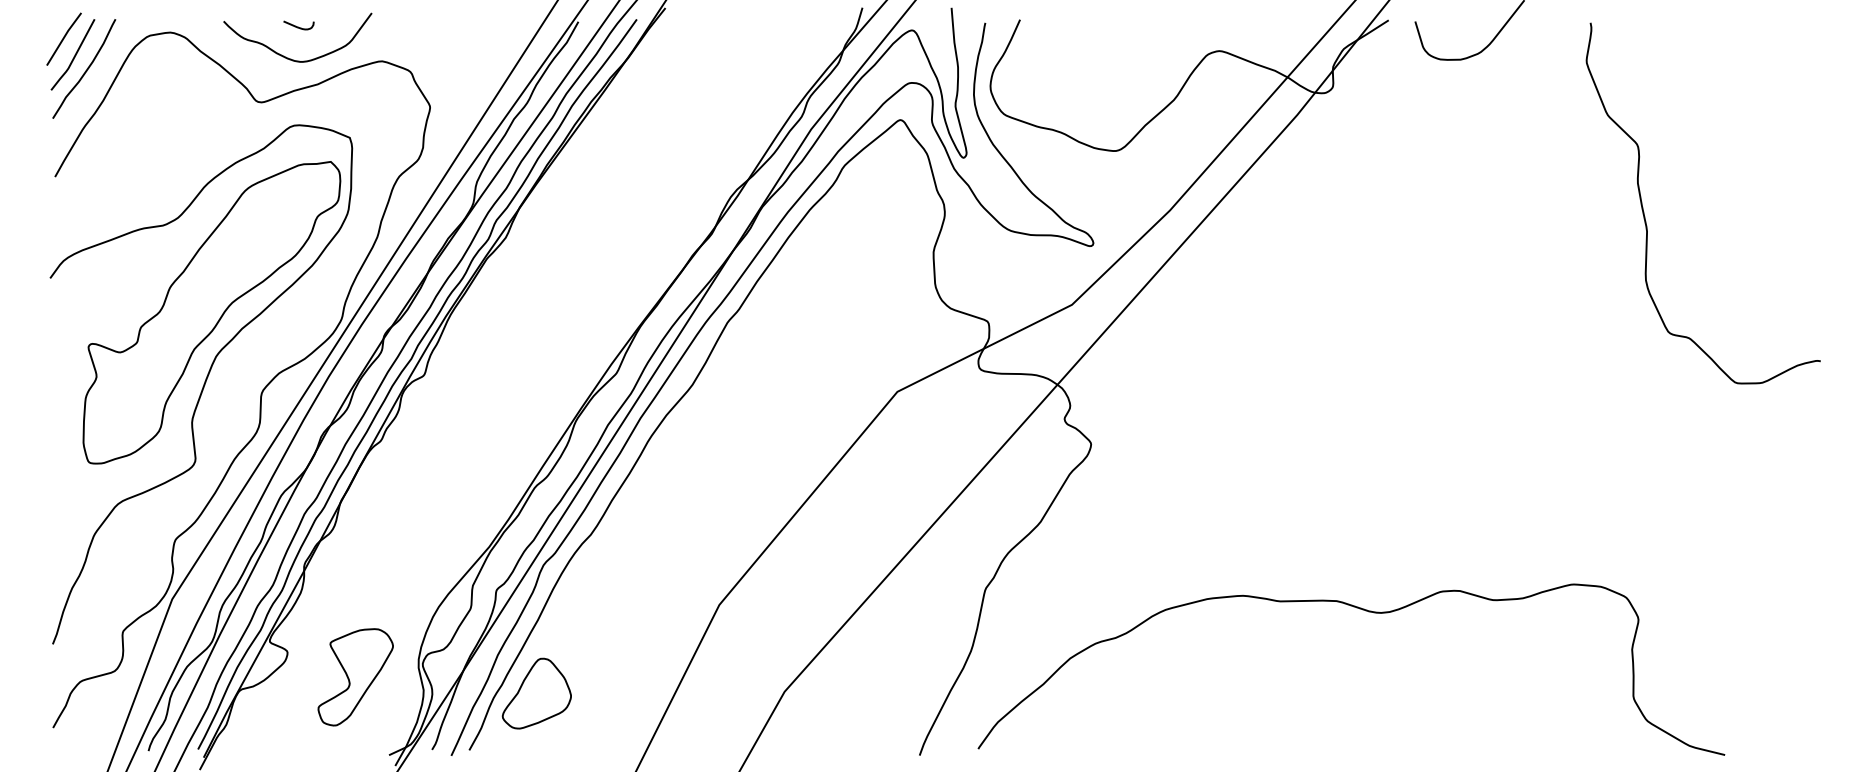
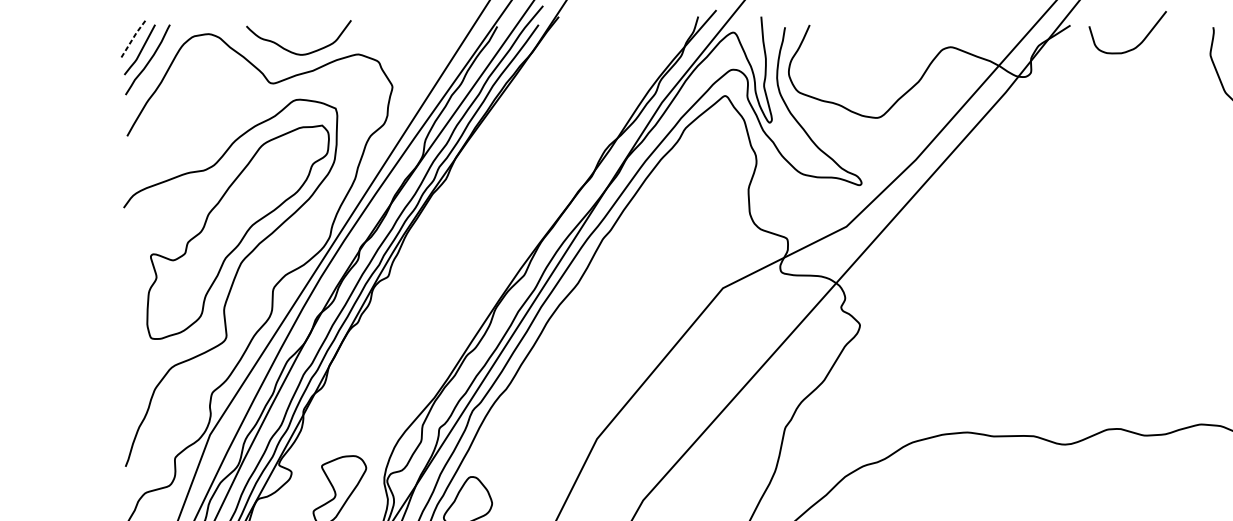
curve: (298, 26) -> (299, 29), removed
line: (63, 38) -> (133, 38), solid -> dashed

